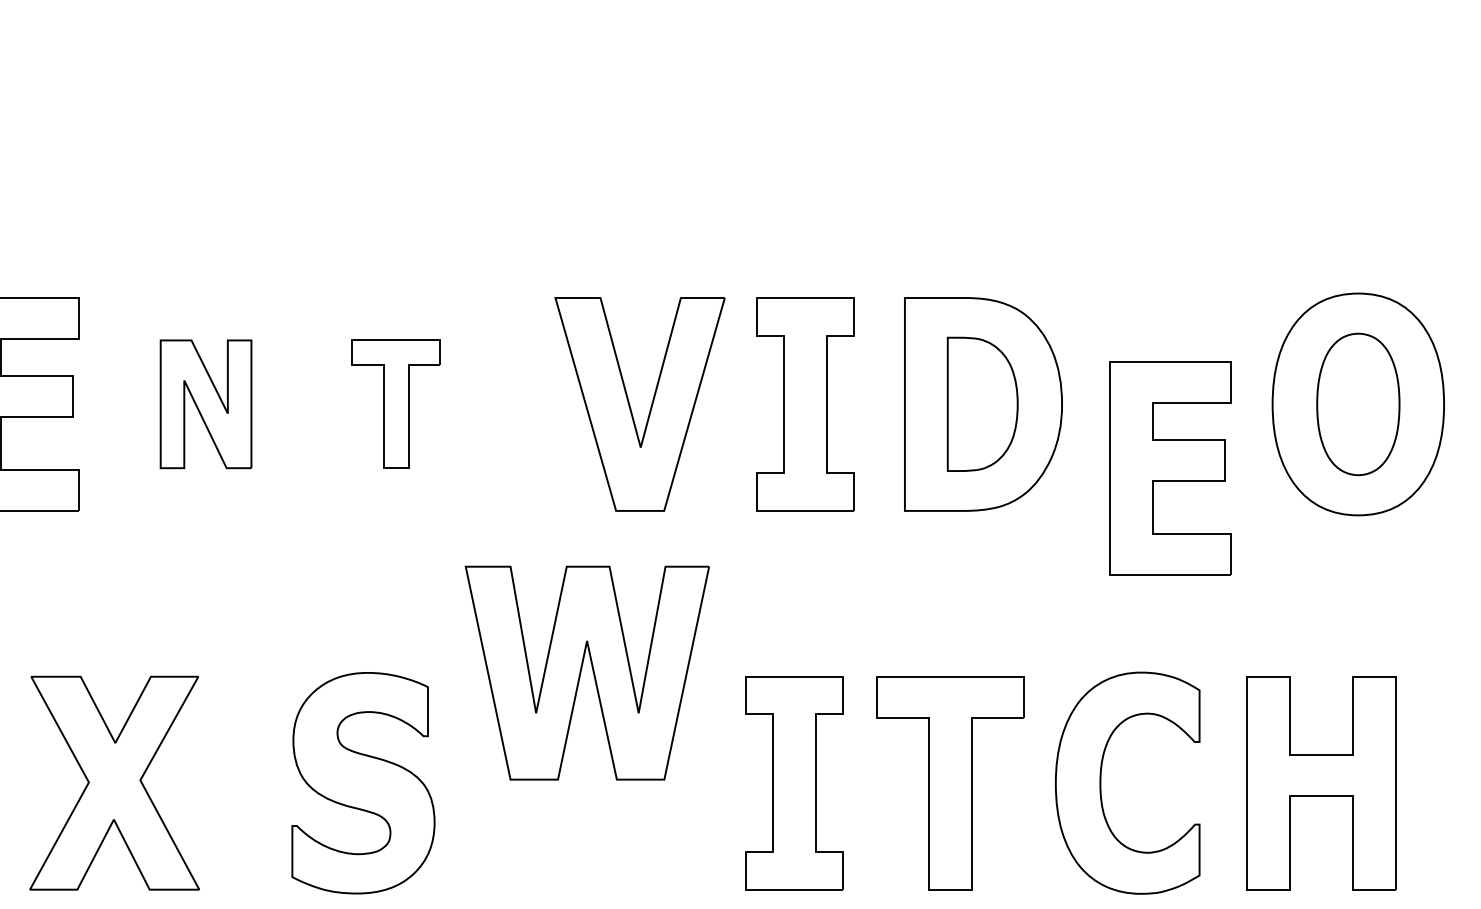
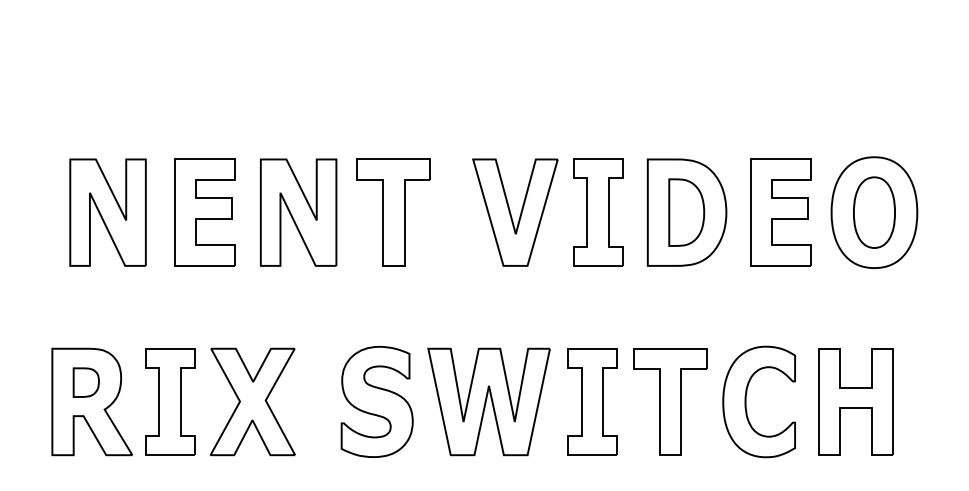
part: (205, 404) -> (298, 212), size x1.67
part: (396, 404) -> (393, 212), size x1.67
part: (1170, 468) -> (780, 212), moved
part: (586, 672) -> (488, 401), moved

